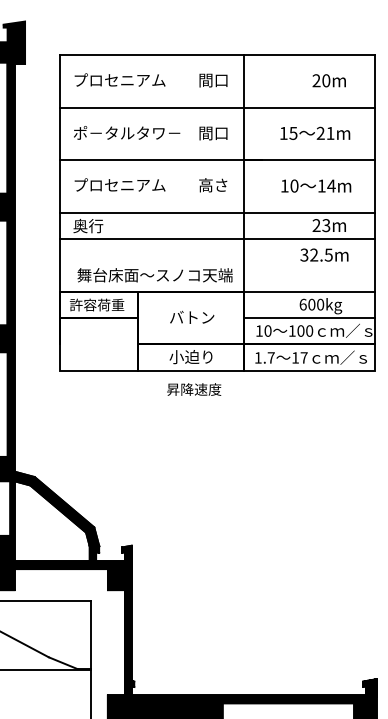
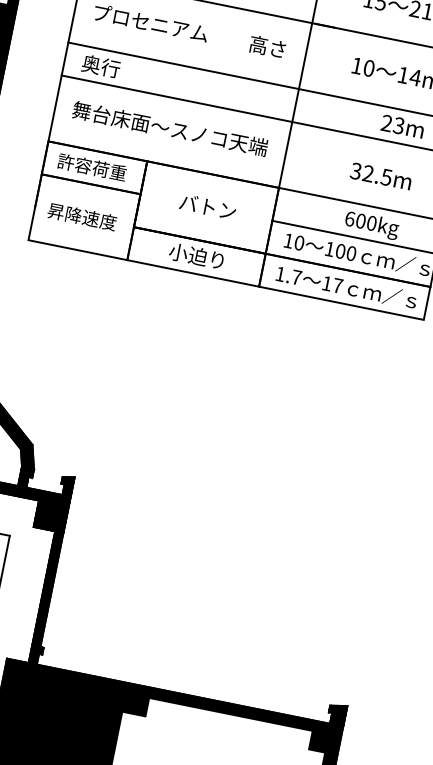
text: (324, 254) -> (381, 175), moved
text: (154, 275) -> (169, 128), moved
text: (194, 389) -> (82, 216), moved

